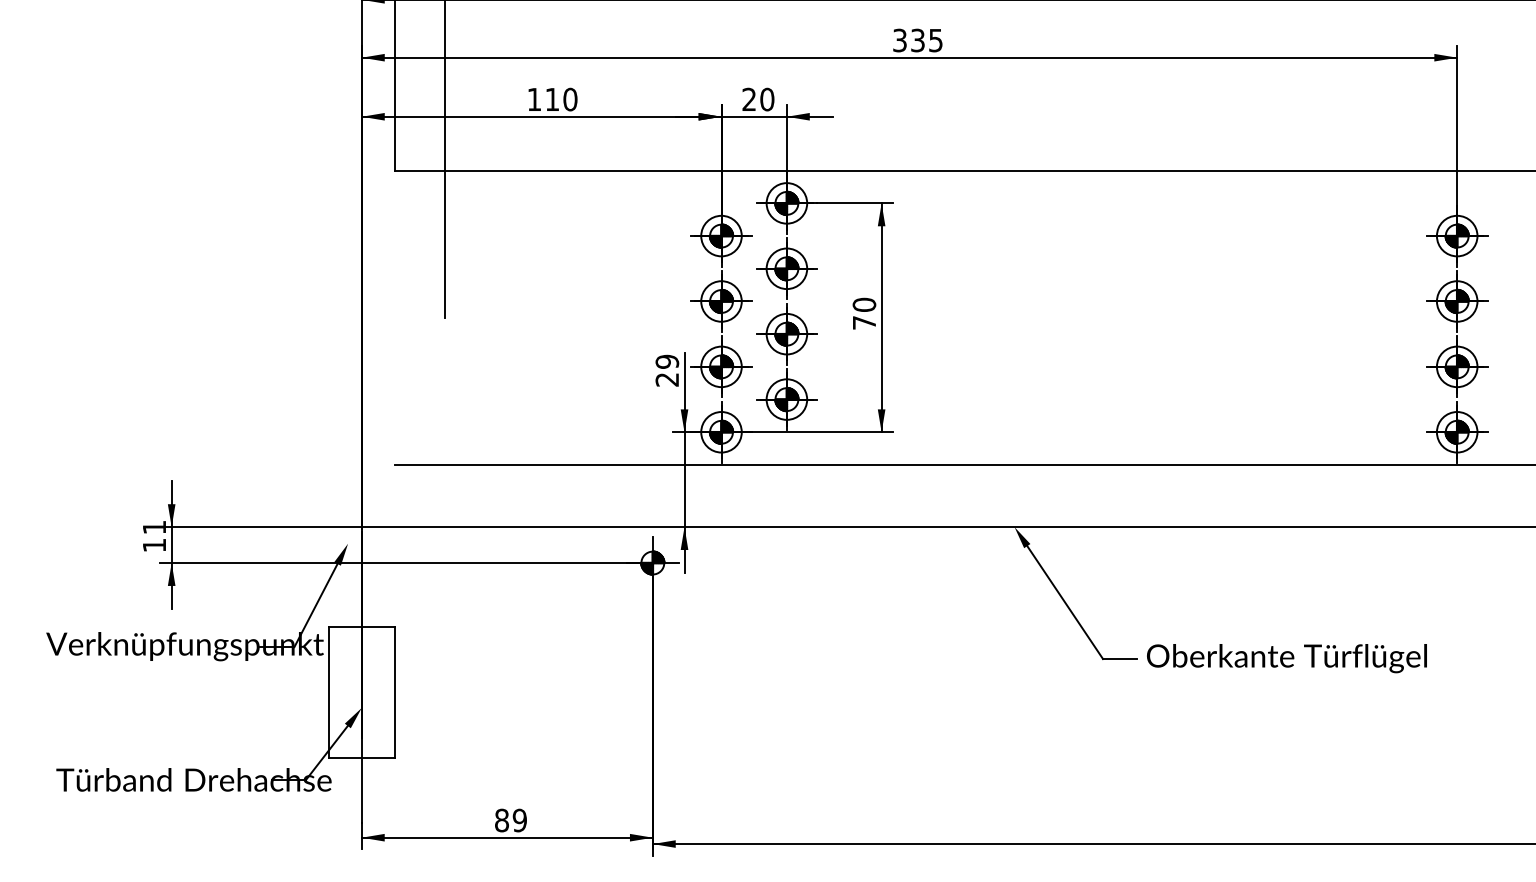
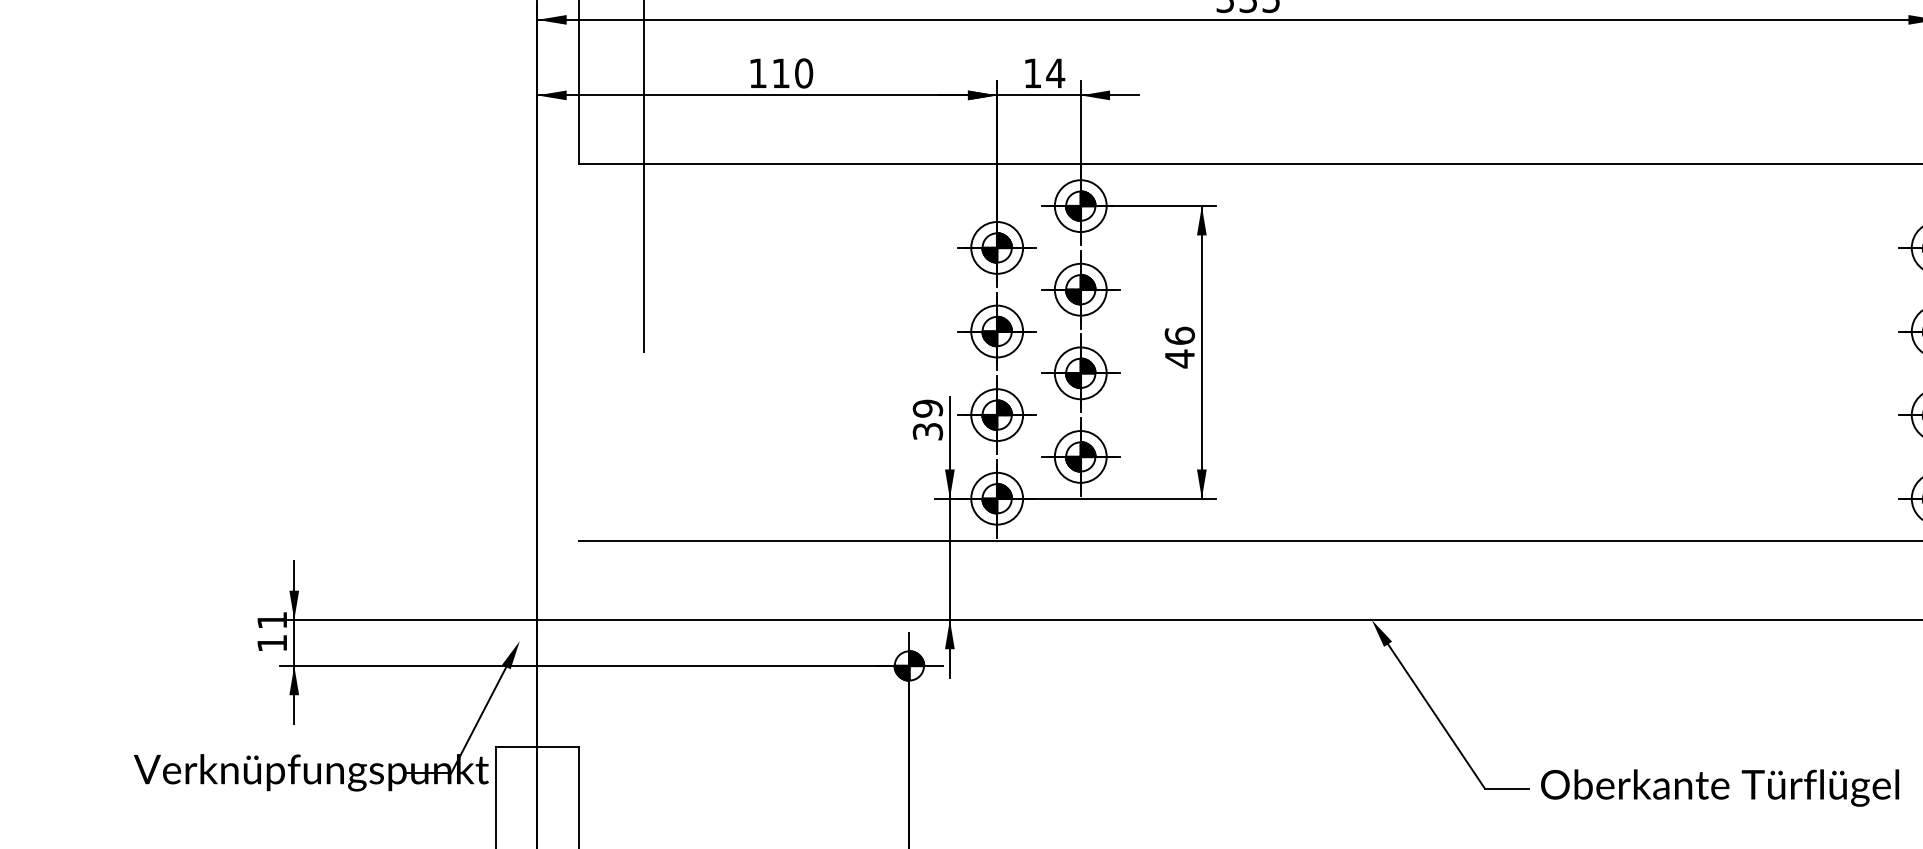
text: (758, 99) -> (1044, 73), 20 -> 14
text: (863, 313) -> (1178, 346), 70 -> 46
text: (667, 379) -> (928, 431), 29 -> 39

